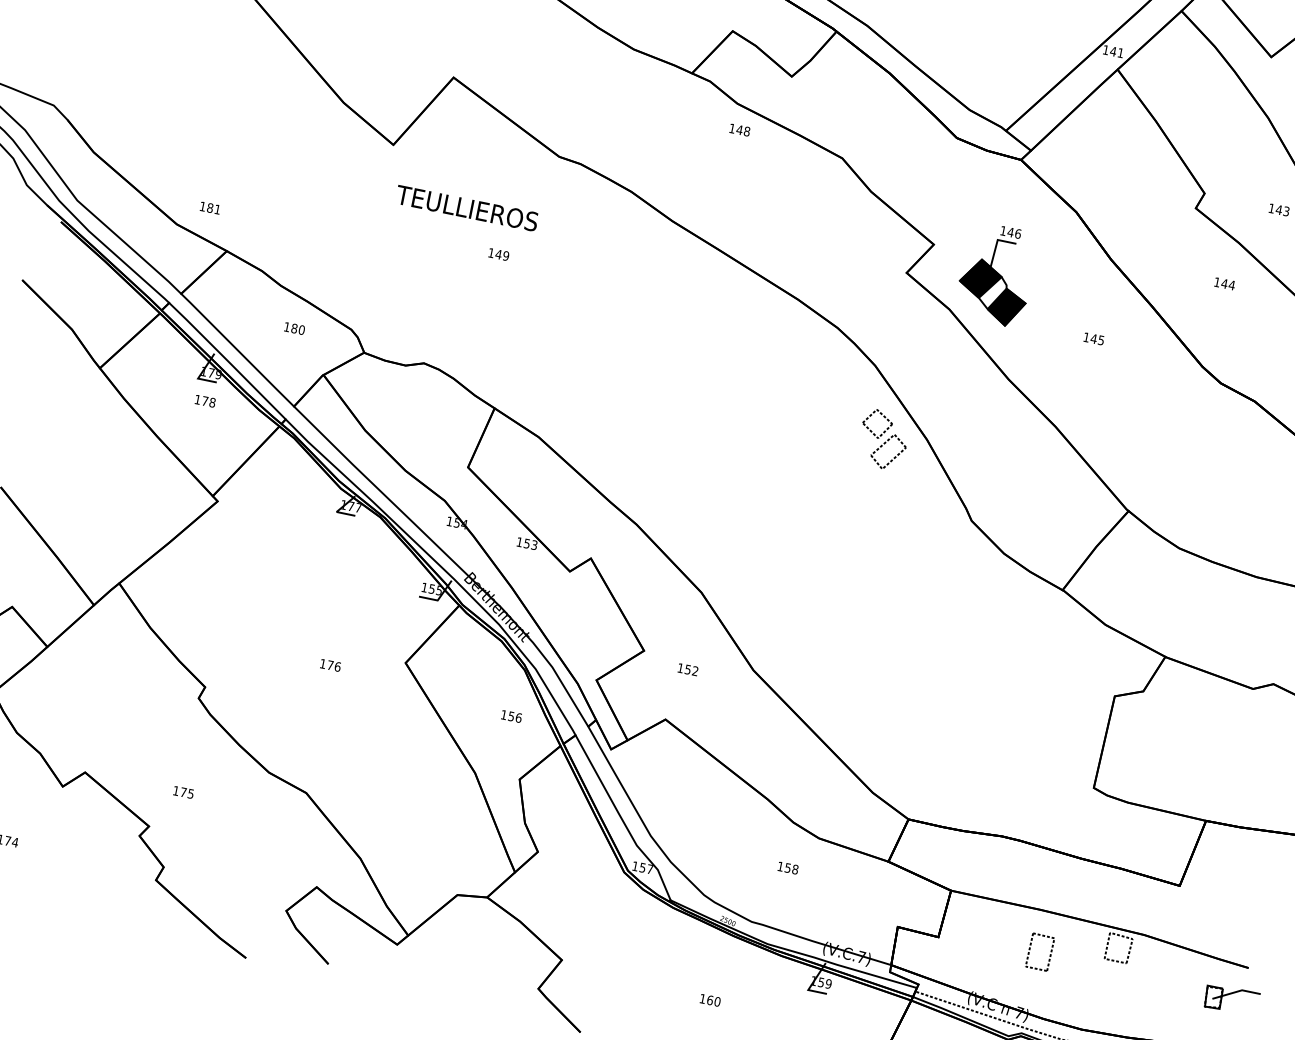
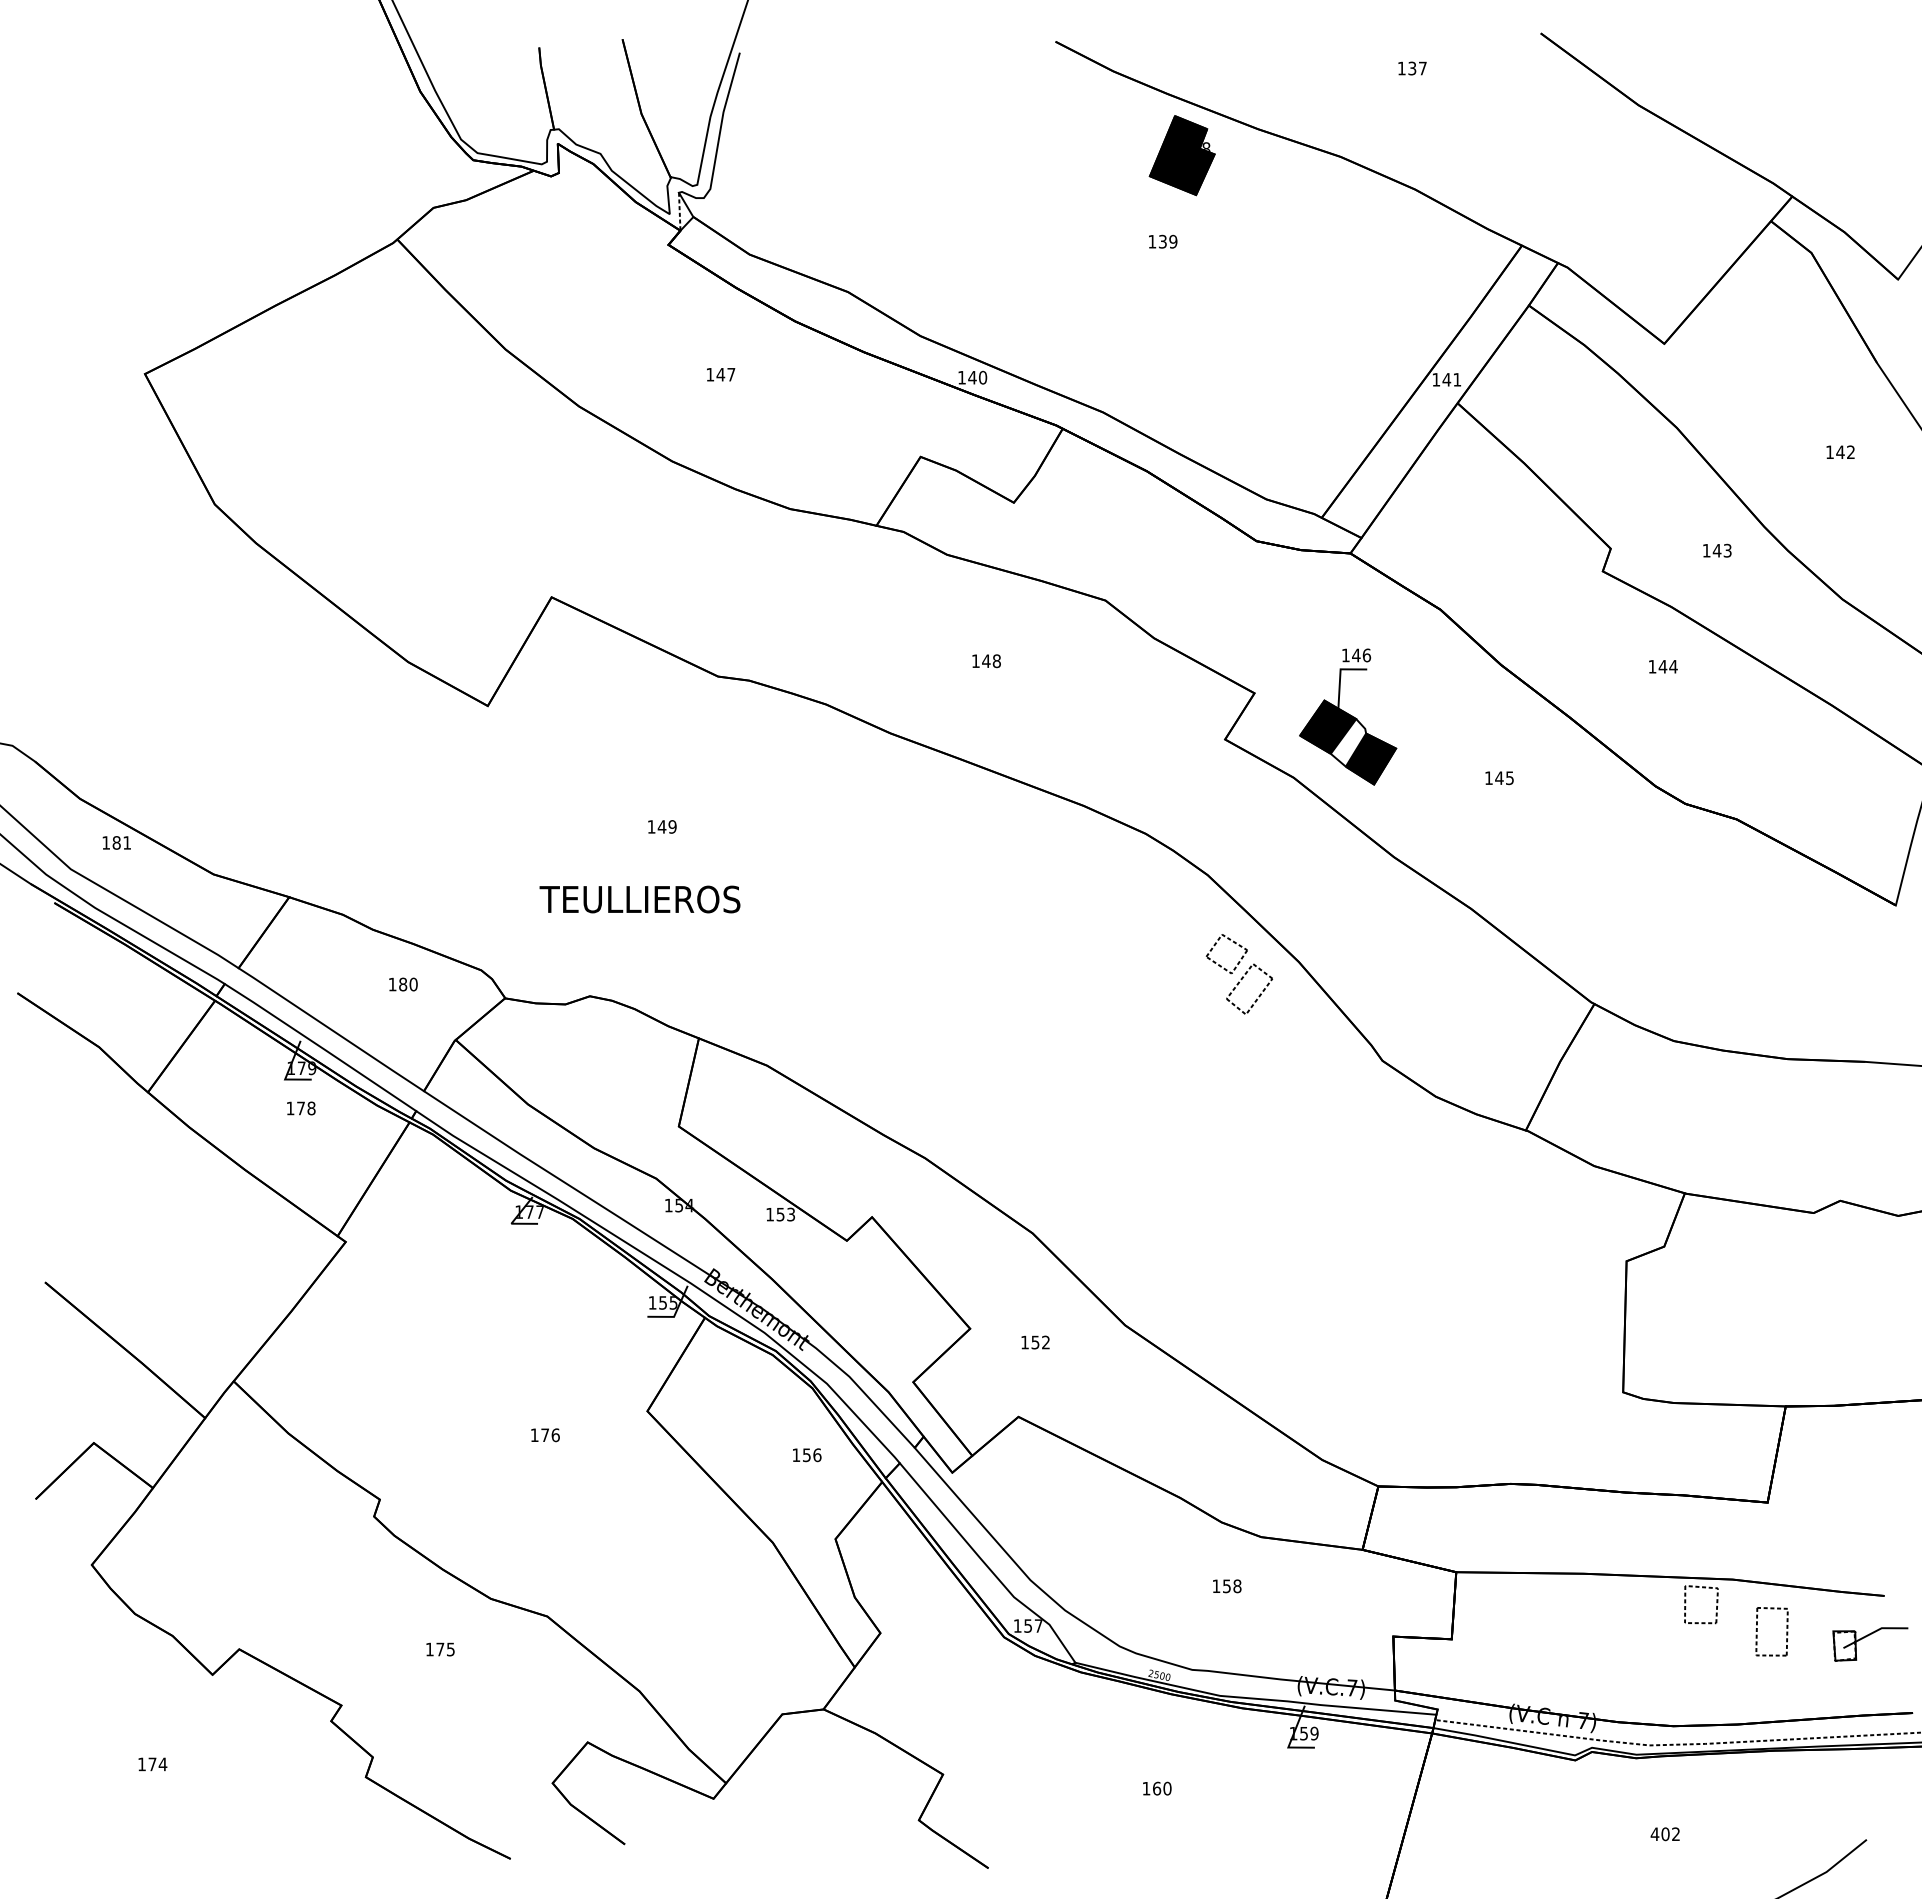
text: (739, 130) -> (986, 661), moved
text: (210, 207) -> (116, 842), moved
text: (466, 208) -> (639, 899), moved
text: (183, 792) -> (440, 1649), moved
part: (1029, 949) -> (1757, 1631), moved

